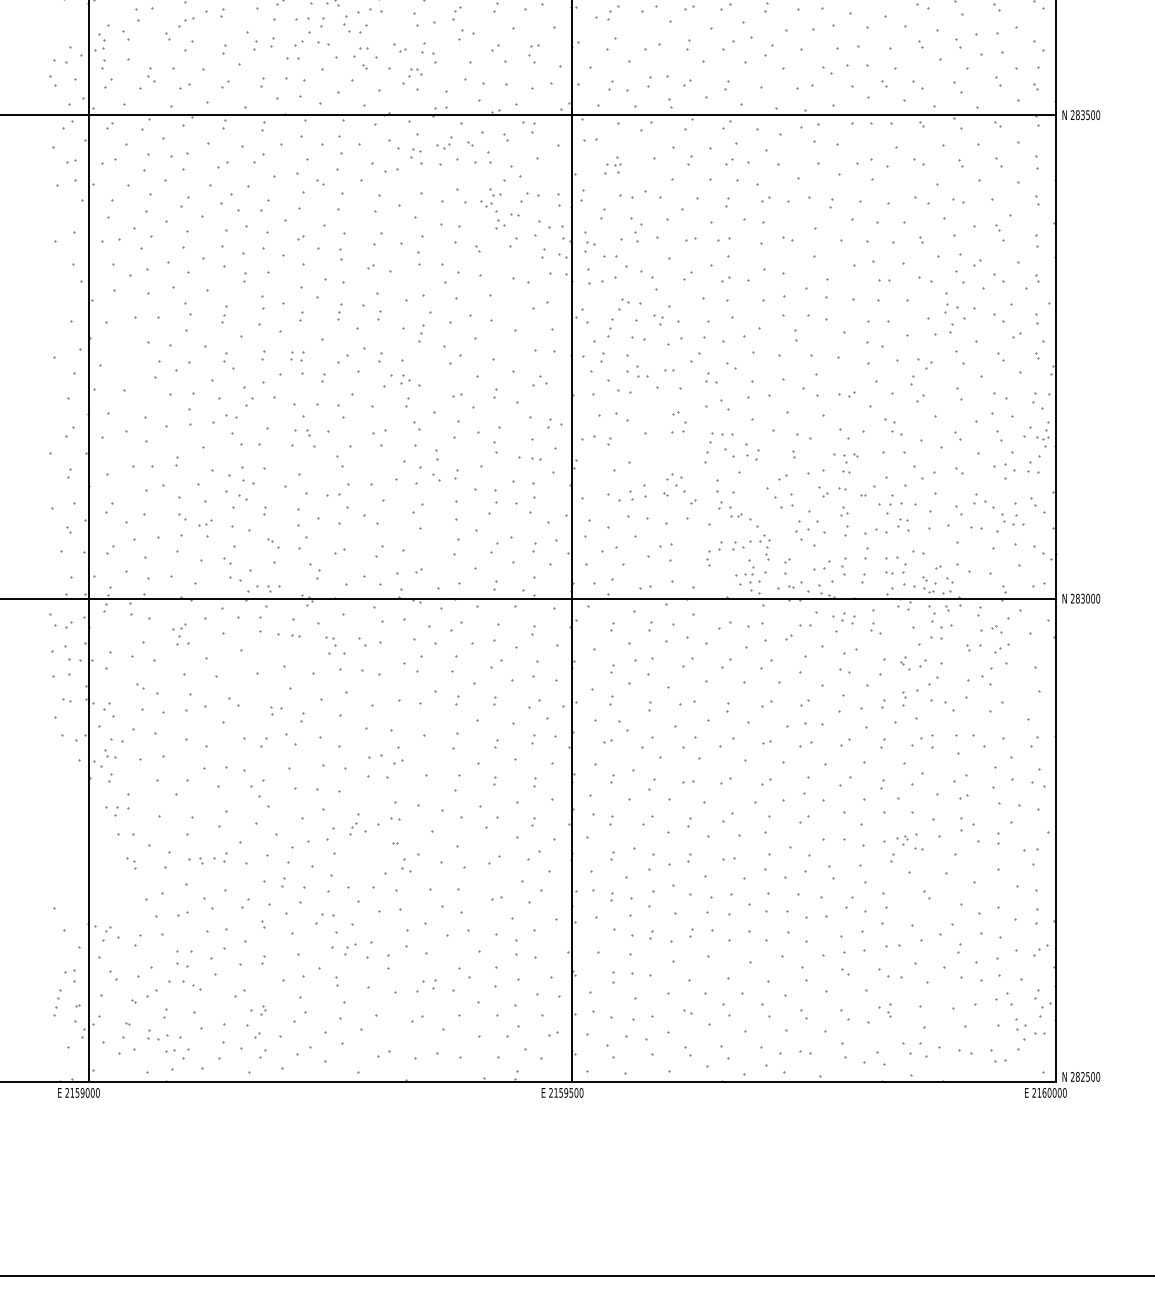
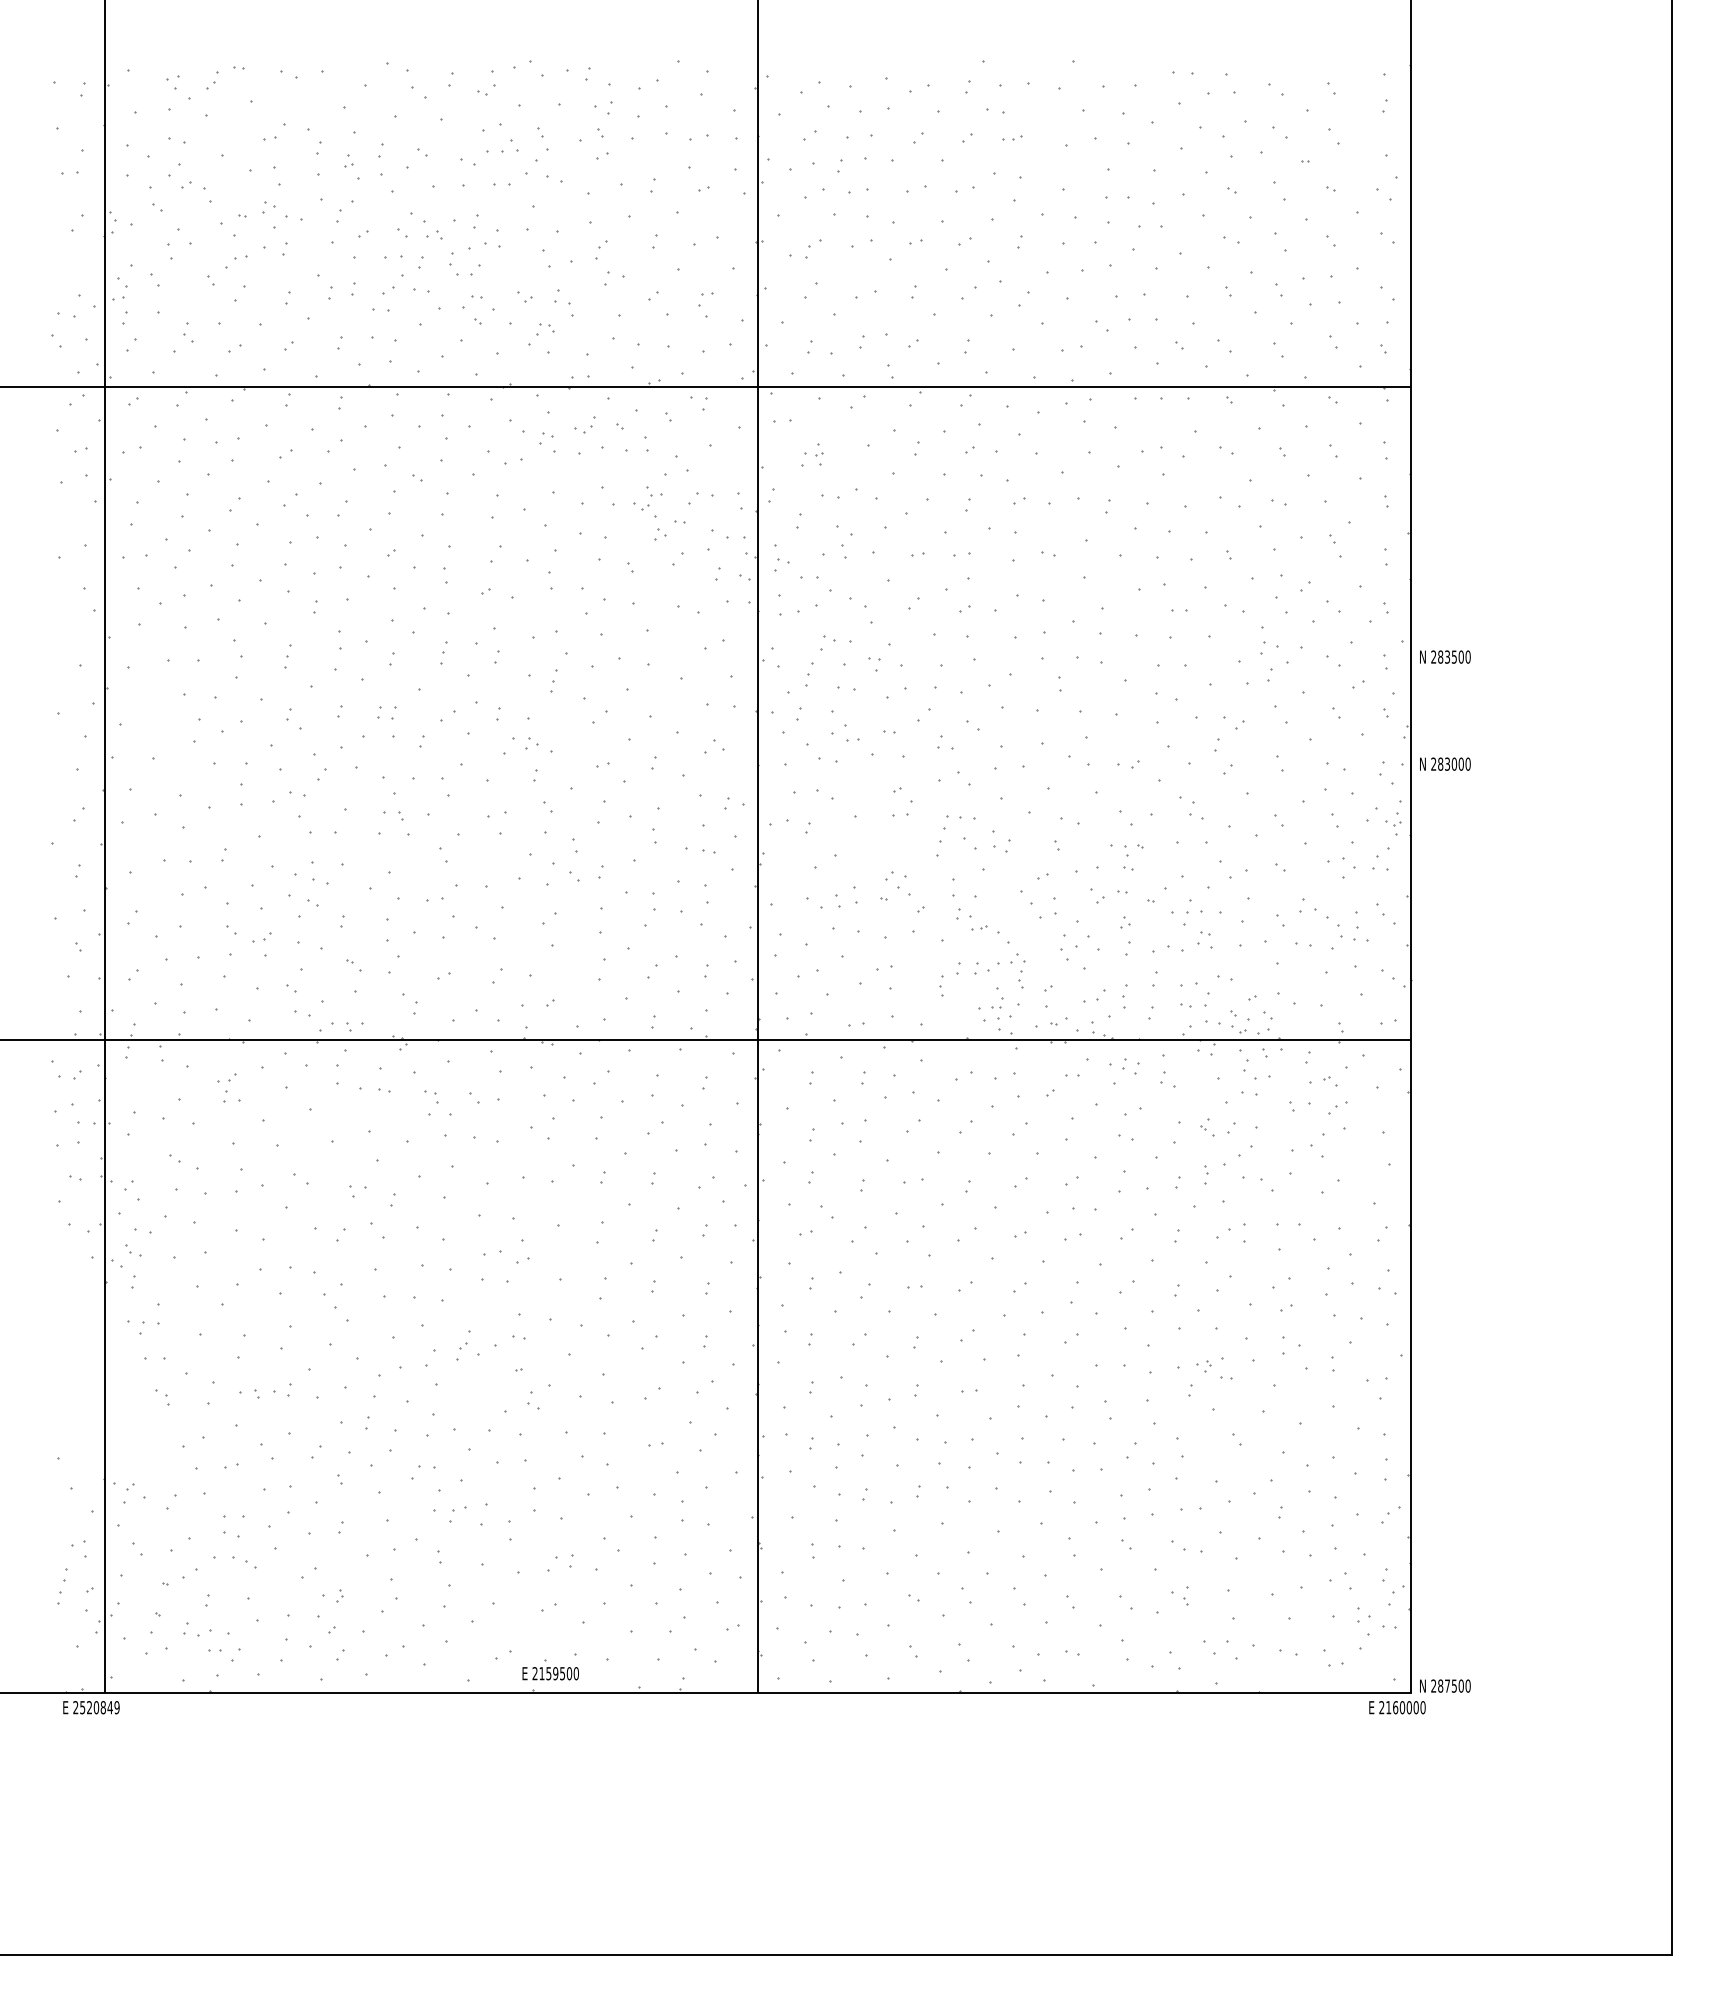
text: (1081, 114) -> (1445, 656), moved
text: (1081, 598) -> (1445, 763), moved
text: (1082, 1076) -> (1447, 1685), 282500 -> 287500
text: (84, 1092) -> (99, 1707), 2159000 -> 2520849
text: (562, 1092) -> (550, 1673), moved

